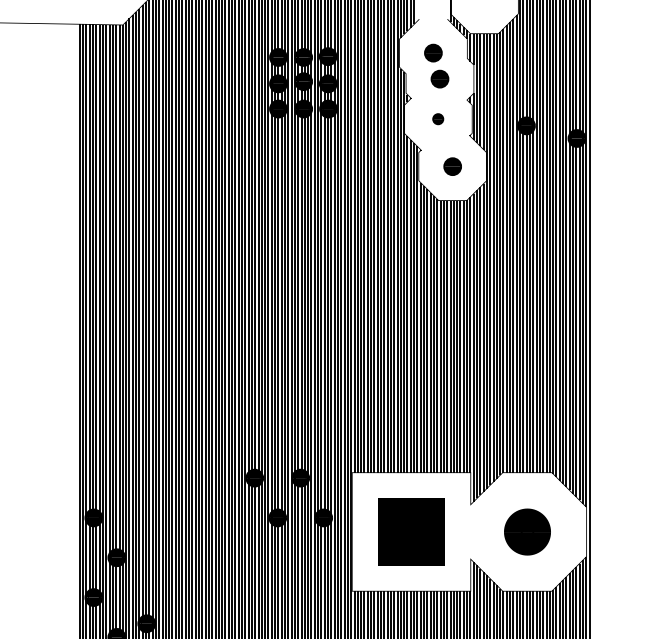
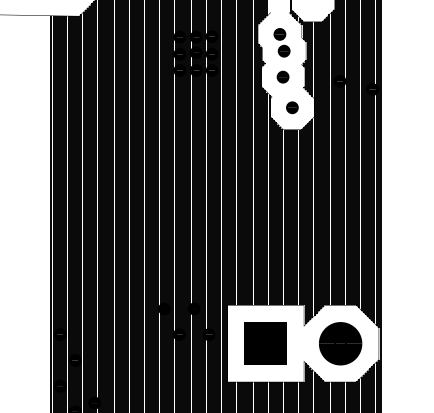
part: (437, 118) -> (282, 76), size x1.67
part: (527, 531) -> (340, 343), size x1.43

